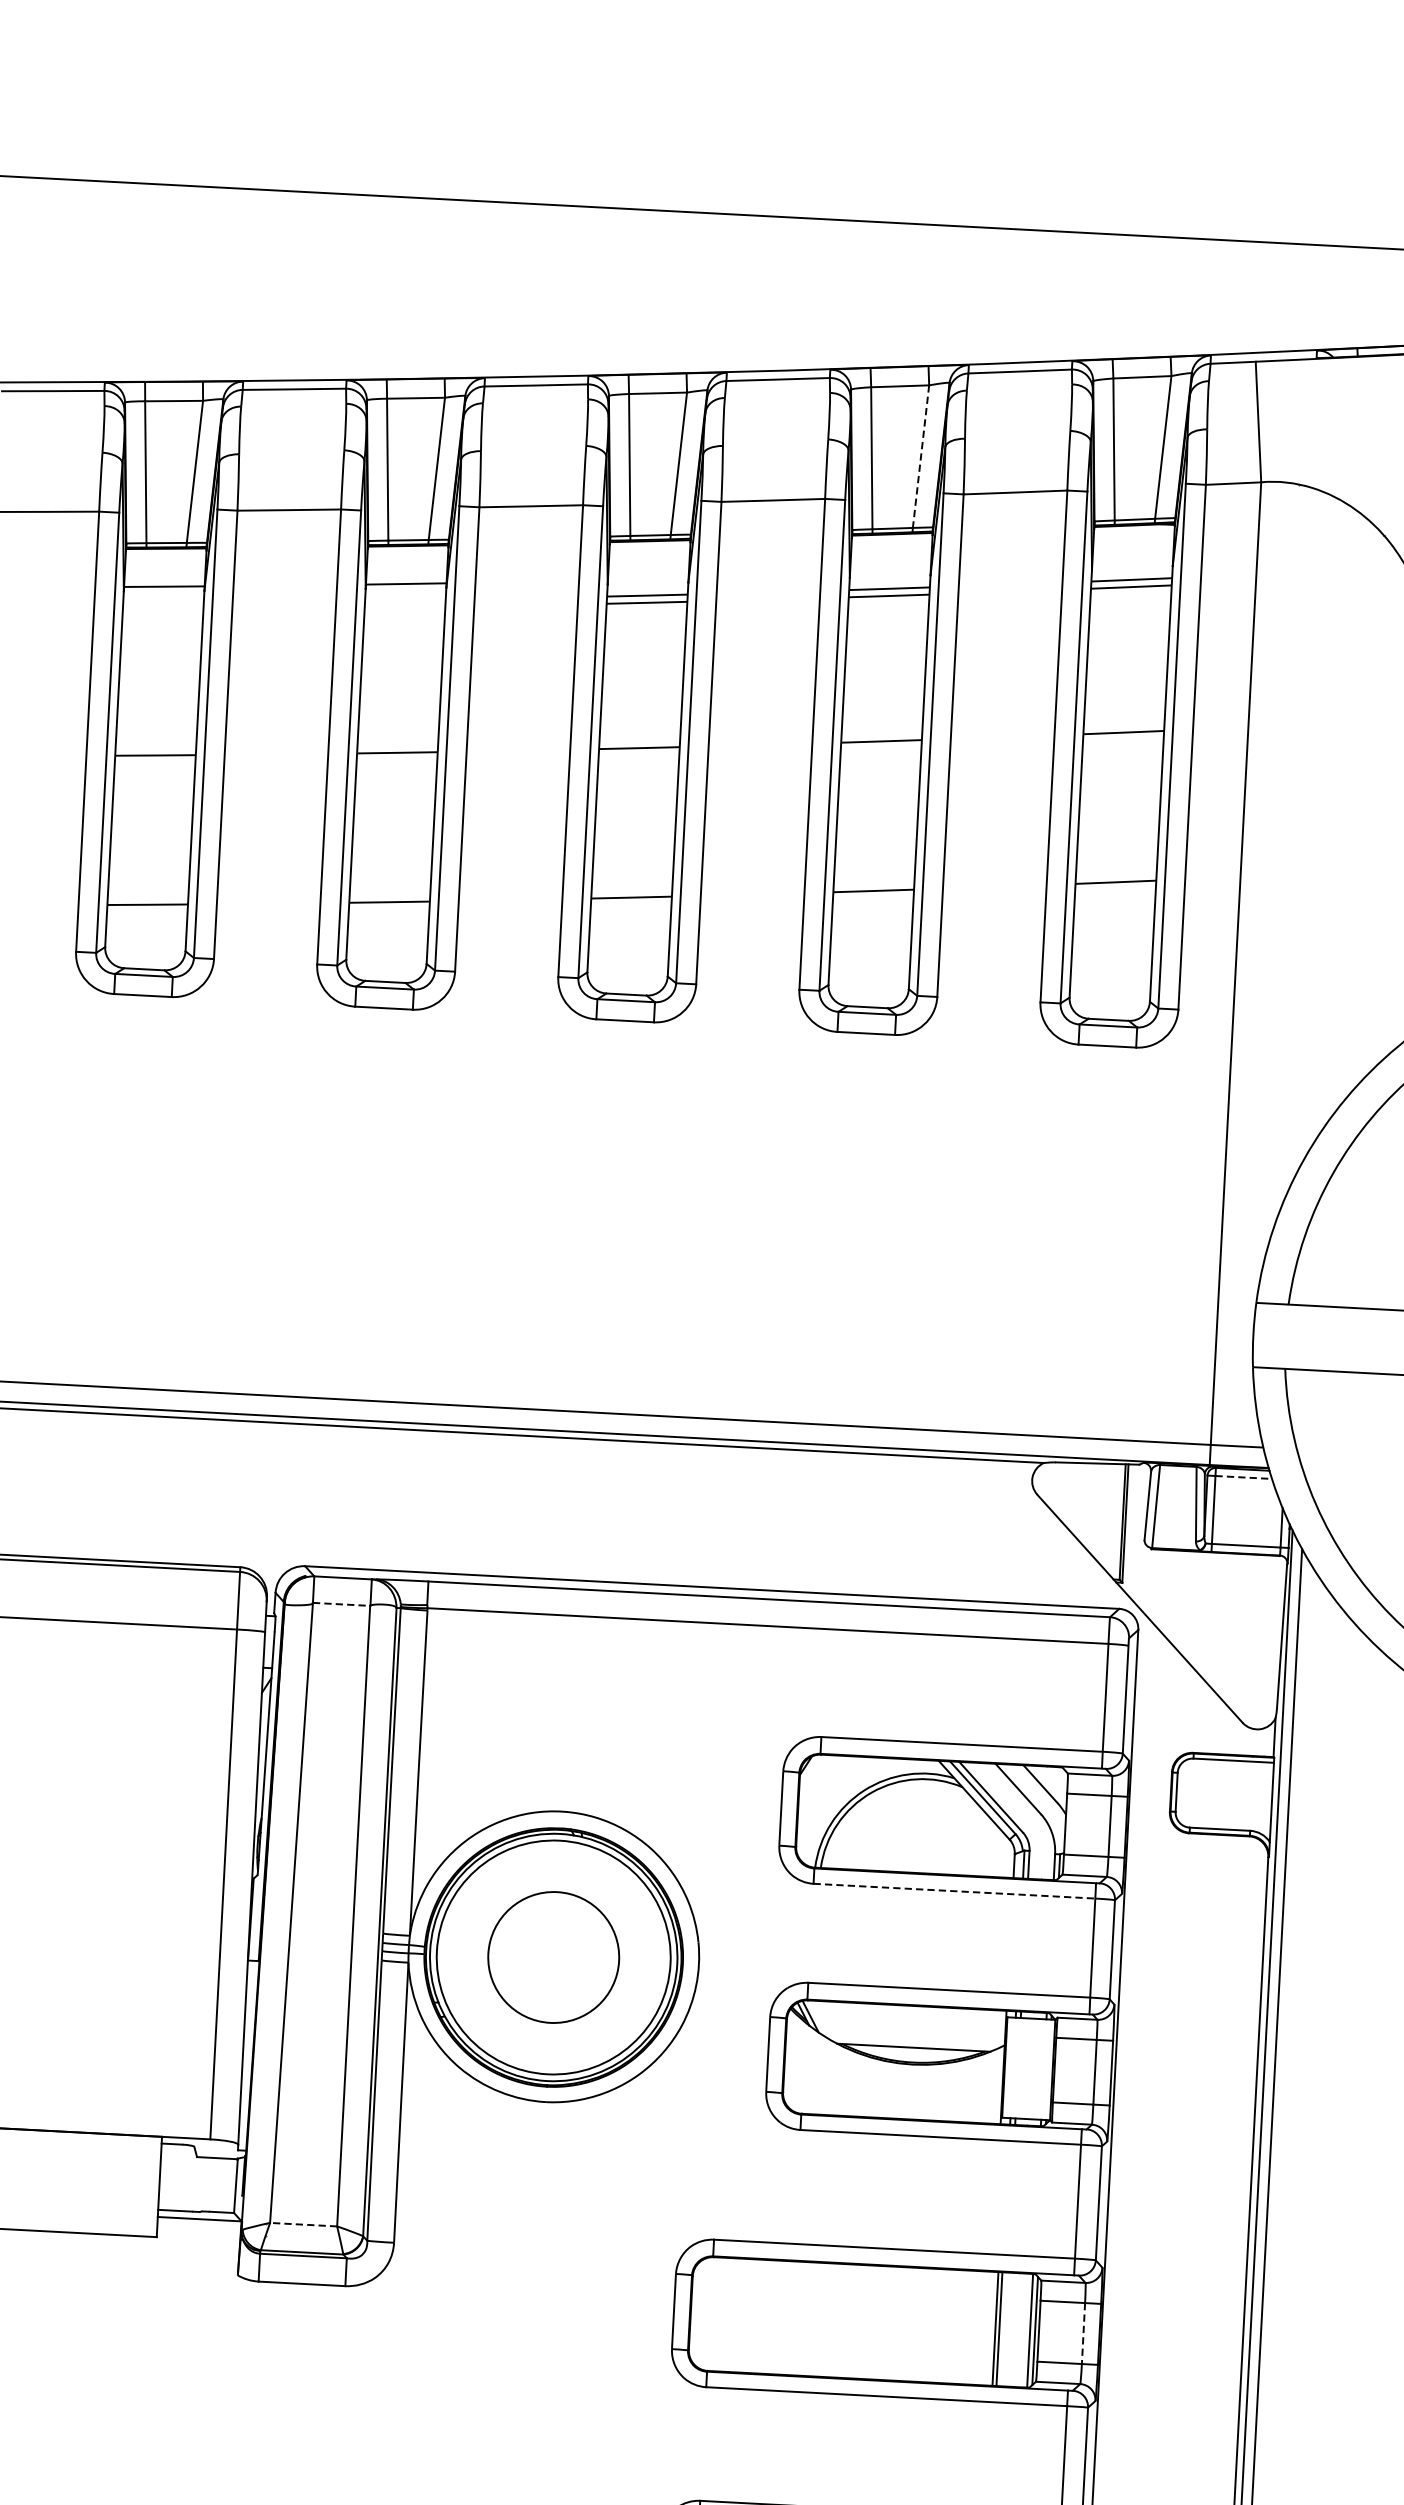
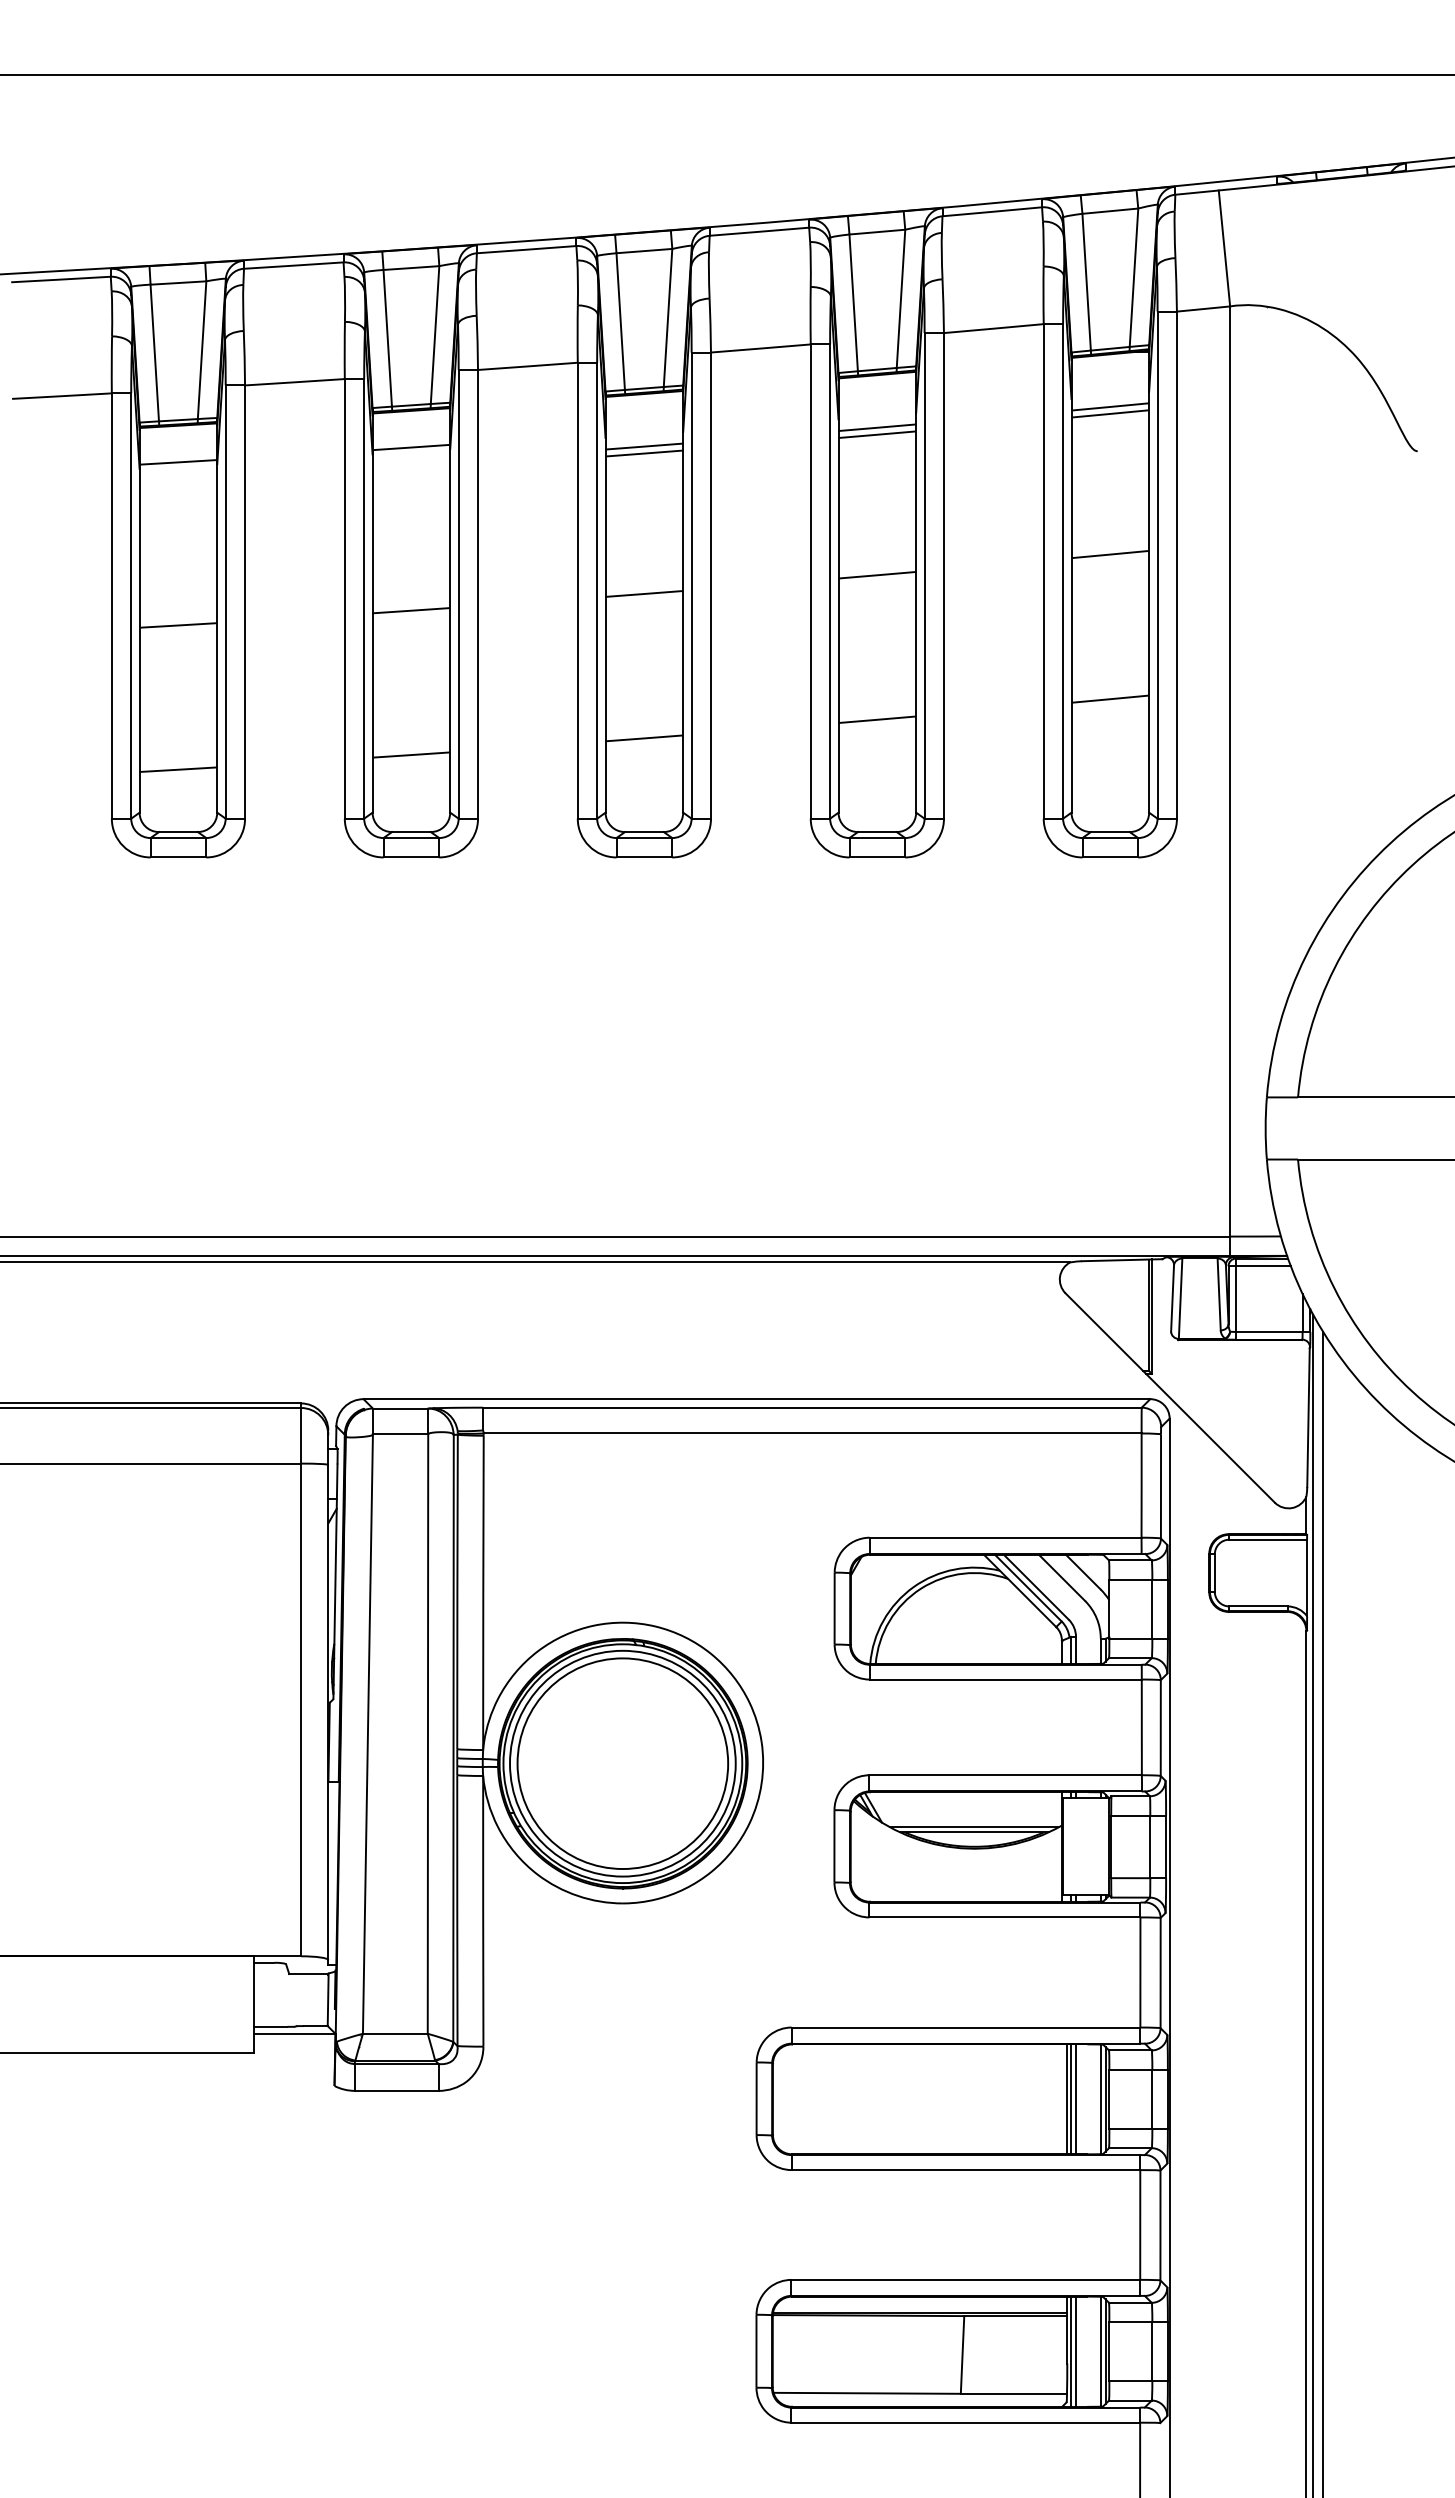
line: (920, 457) -> (900, 299), dashed -> solid
line: (1244, 1477) -> (1264, 1266), dashed -> solid
line: (341, 1604) -> (400, 1434), dashed -> solid
line: (955, 1891) -> (1006, 1679), dashed -> solid
circle: (553, 1957) -> (622, 1763), size x1.67
line: (914, 2042) -> (974, 1827), added
line: (302, 2224) -> (394, 2033), dashed -> solid
line: (1004, 2329) -> (1076, 2099), added
line: (1083, 2333) -> (1152, 2099), dashed -> solid

